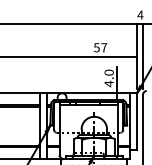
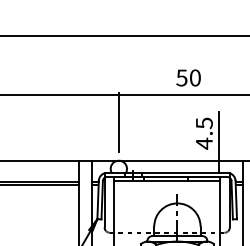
text: (104, 47) -> (195, 77), 57 -> 50
line: (62, 72) -> (119, 122), added
text: (108, 72) -> (203, 122), 4.0 -> 4.5

